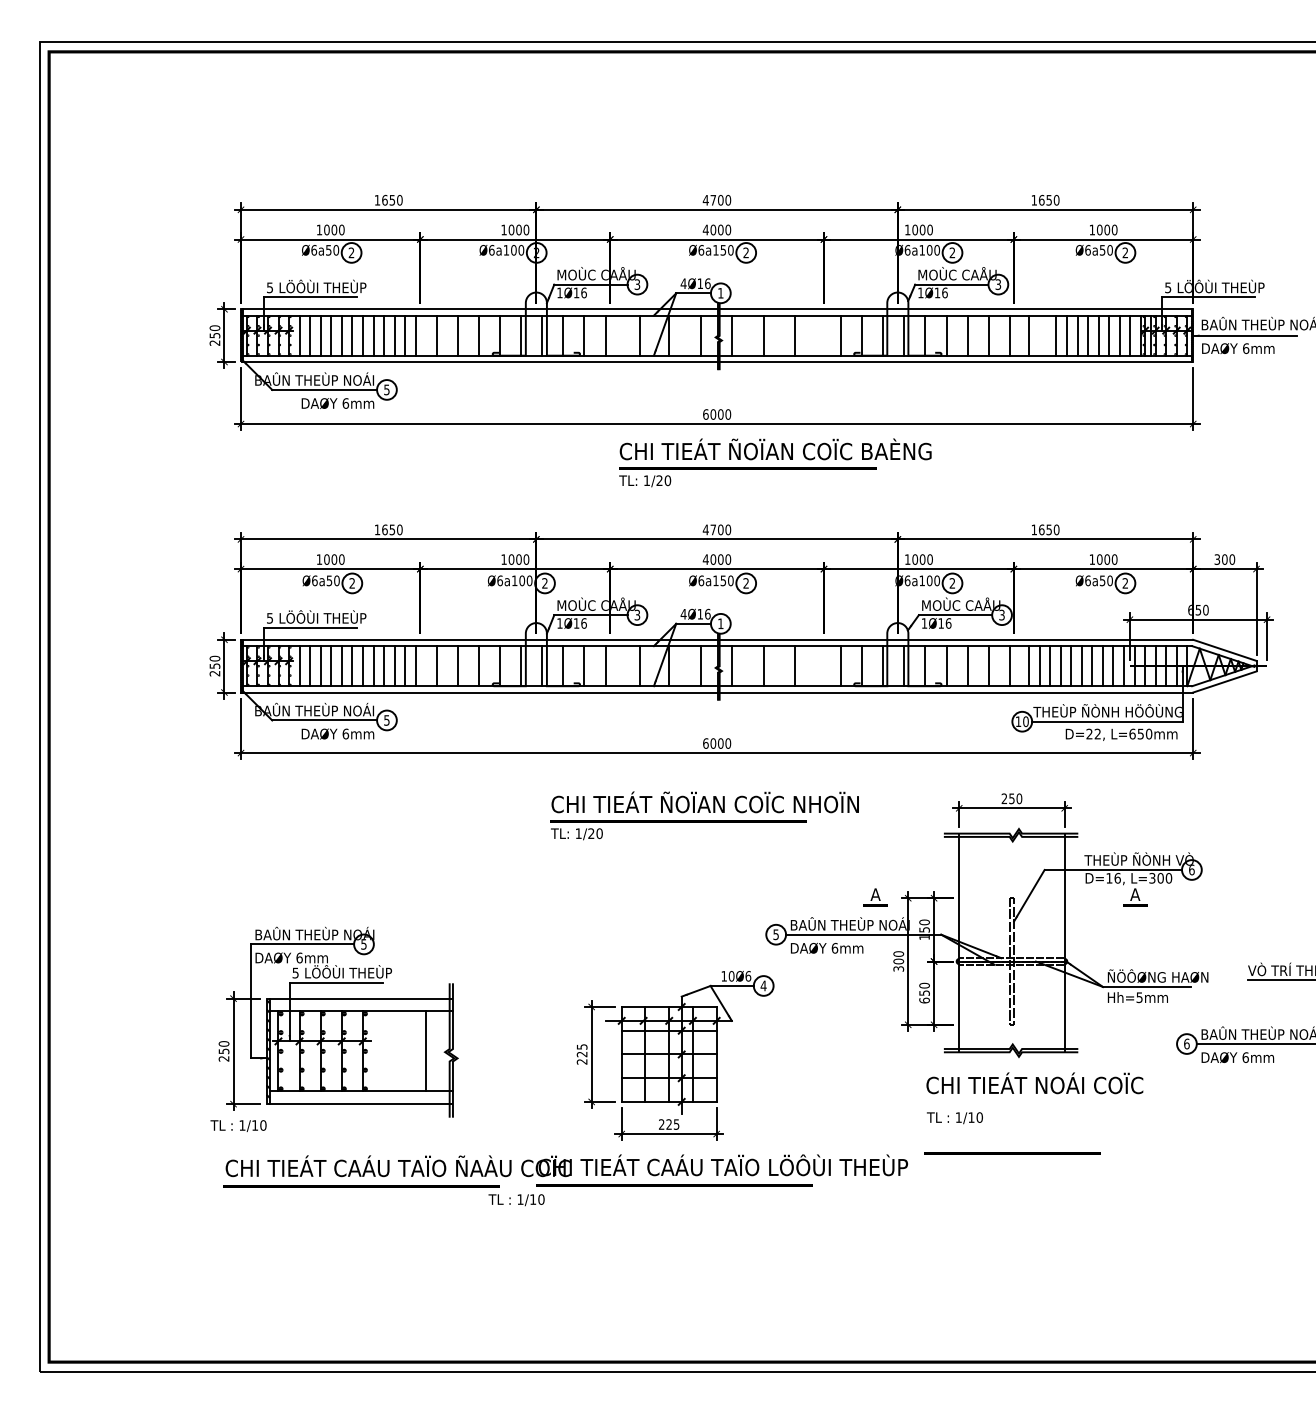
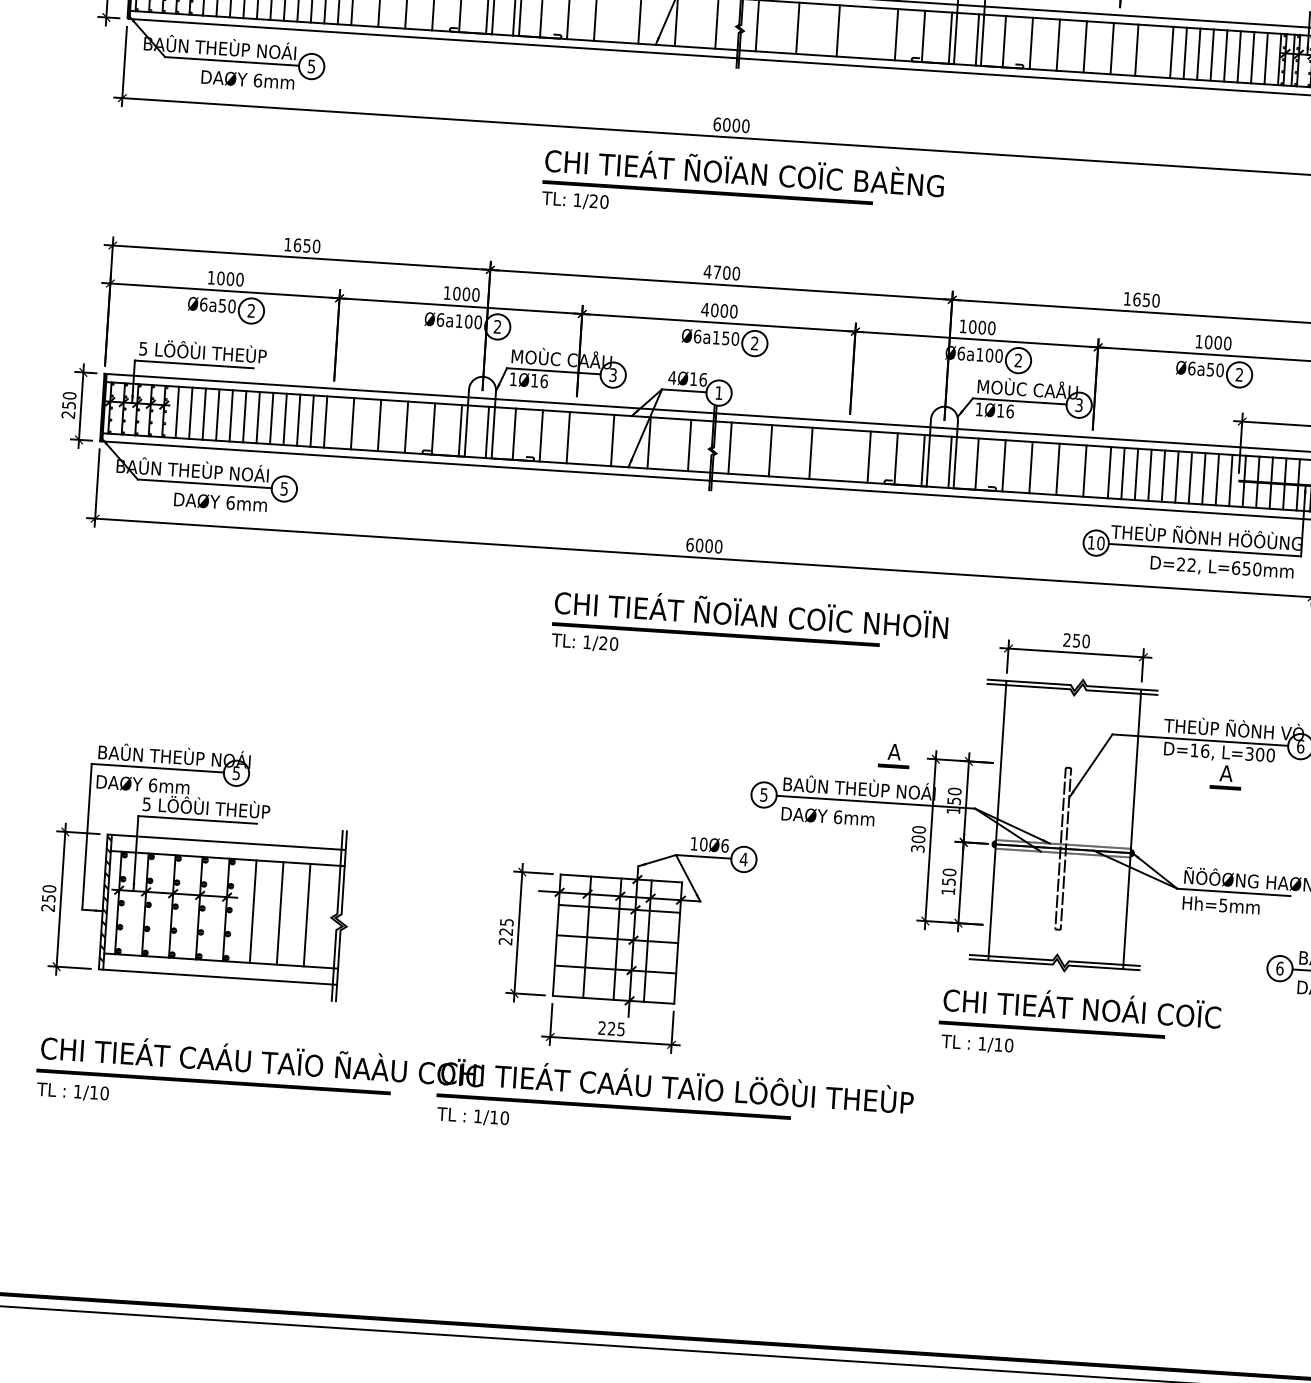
text: (775, 462) -> (743, 187), moved
text: (704, 815) -> (749, 629), moved
text: (924, 1000) -> (948, 891), 650 -> 150
line: (383, 1051) -> (252, 911), added
line: (405, 1051) -> (280, 913), added
text: (238, 1125) -> (72, 1091), moved
line: (1012, 1153) -> (1052, 1030), moved
text: (516, 1200) -> (472, 1117), moved

